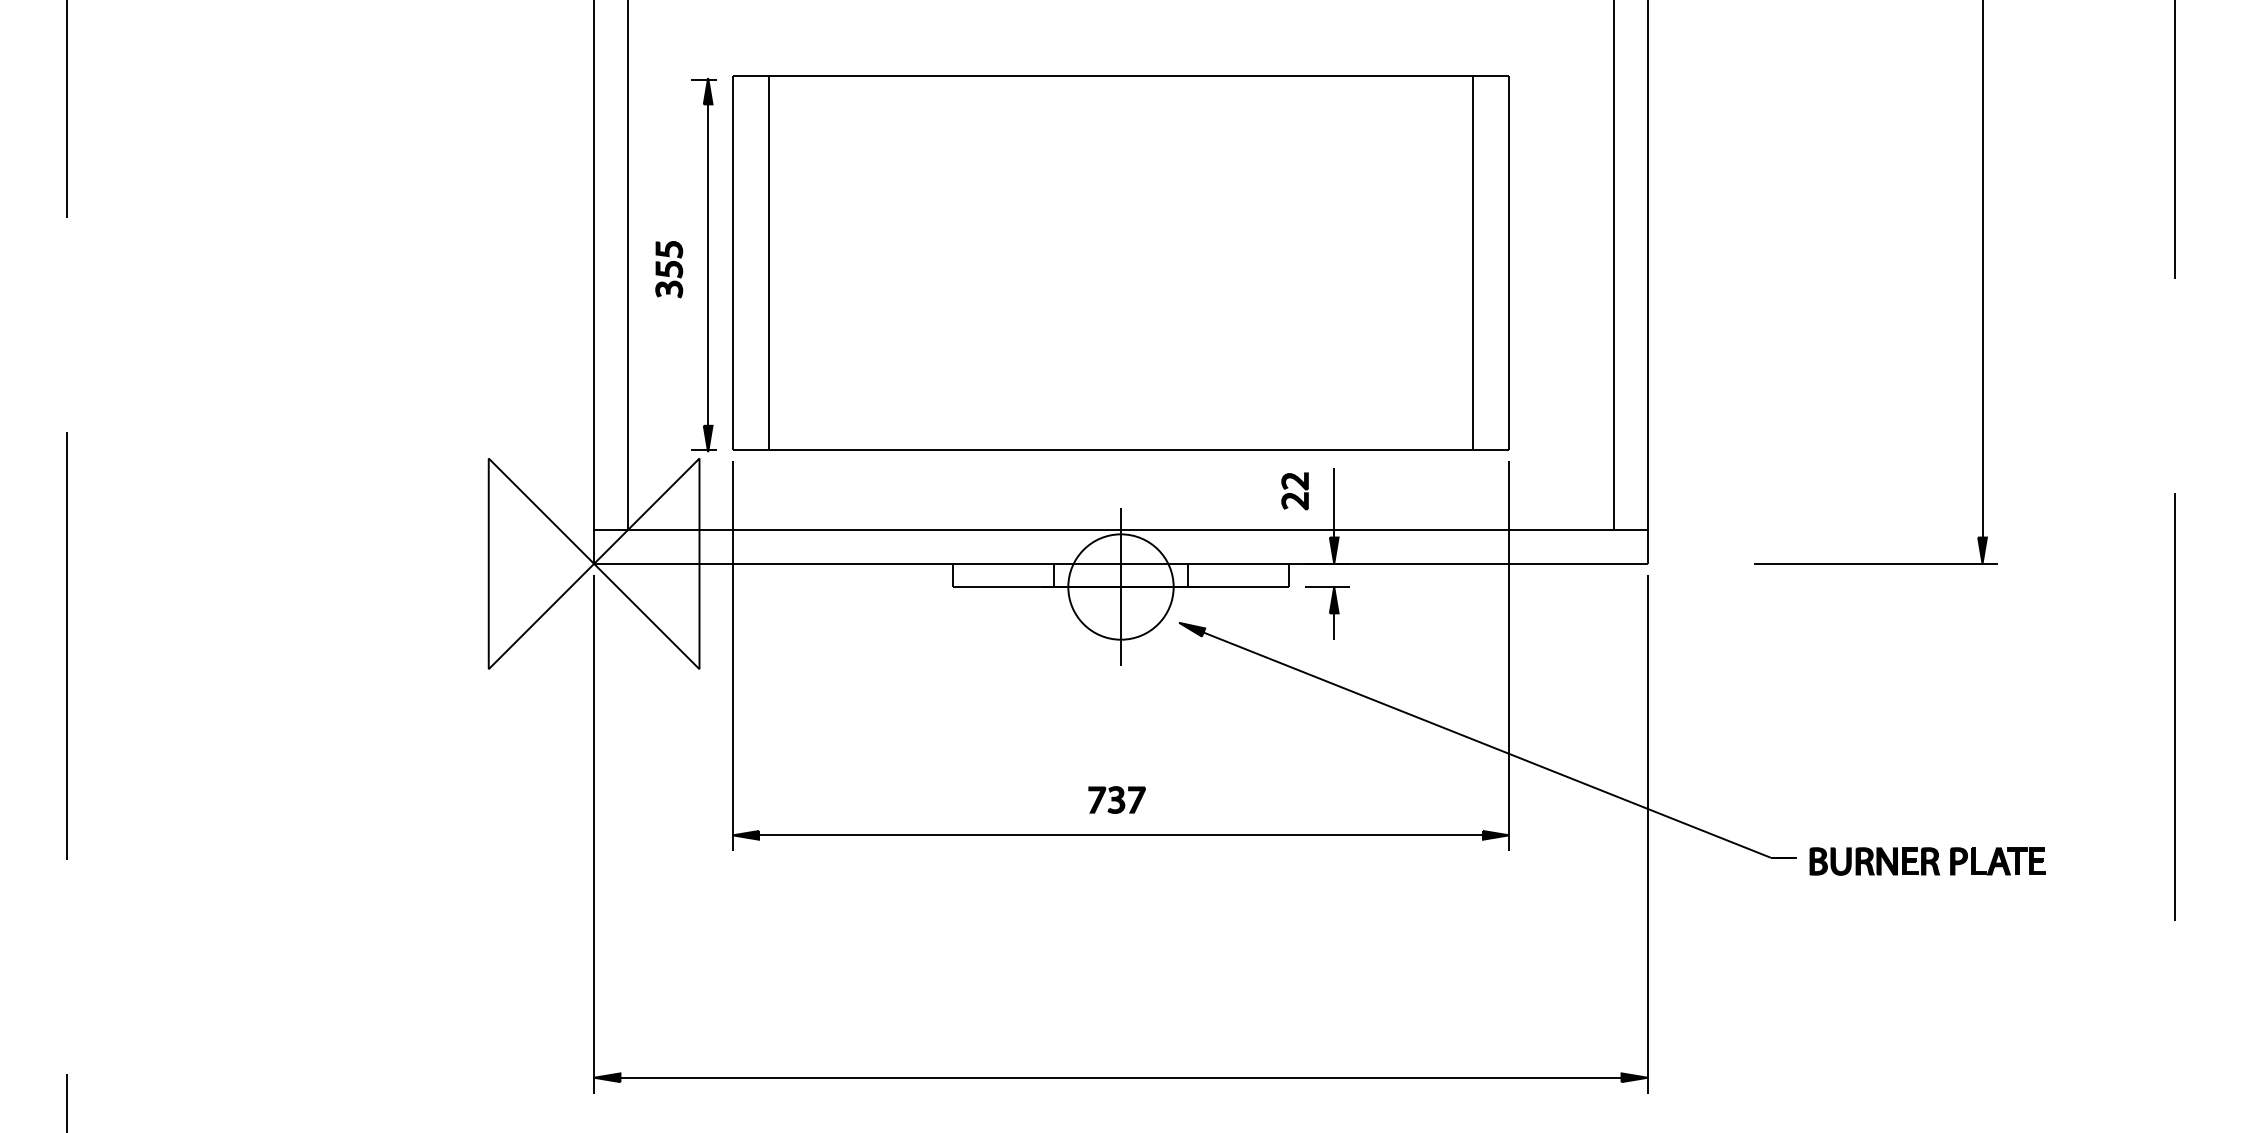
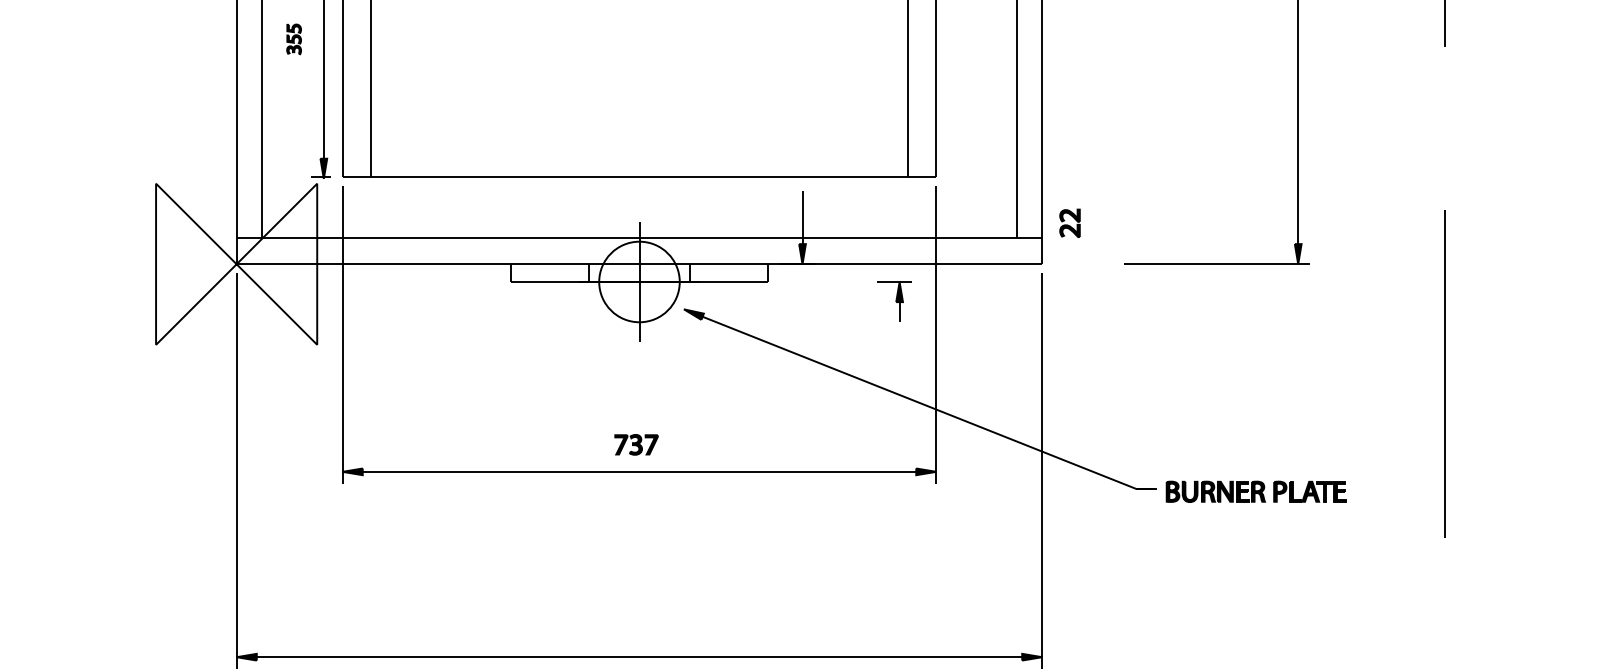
part: (669, 269) -> (294, 39), size x0.7
part: (1294, 491) -> (1069, 223), moved
part: (1327, 612) -> (894, 301), moved

